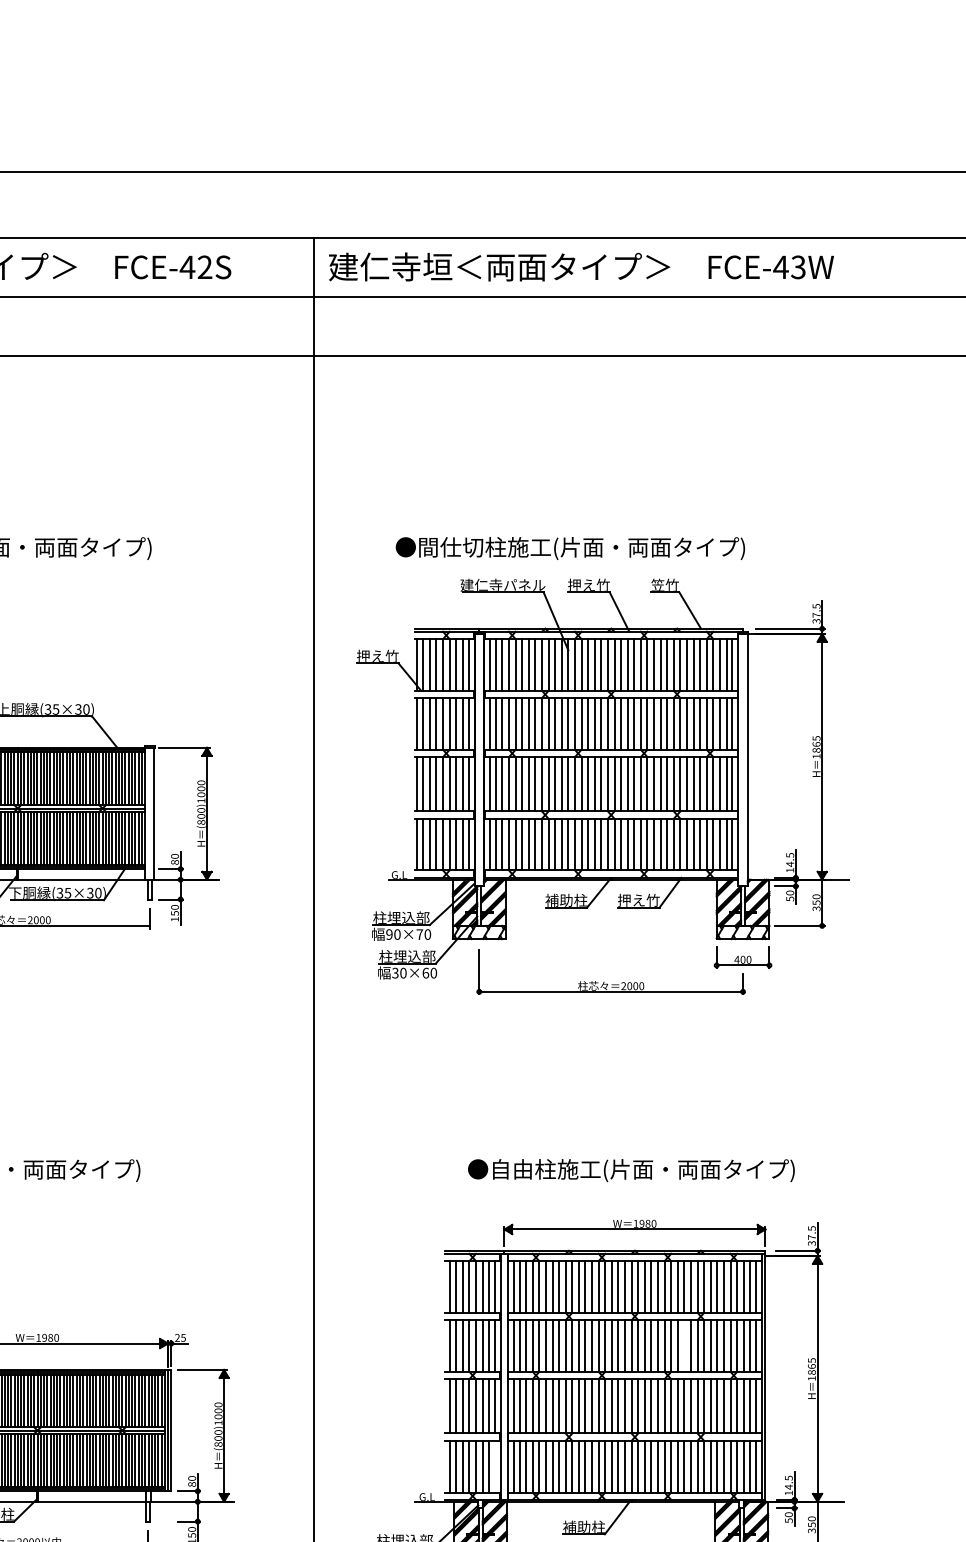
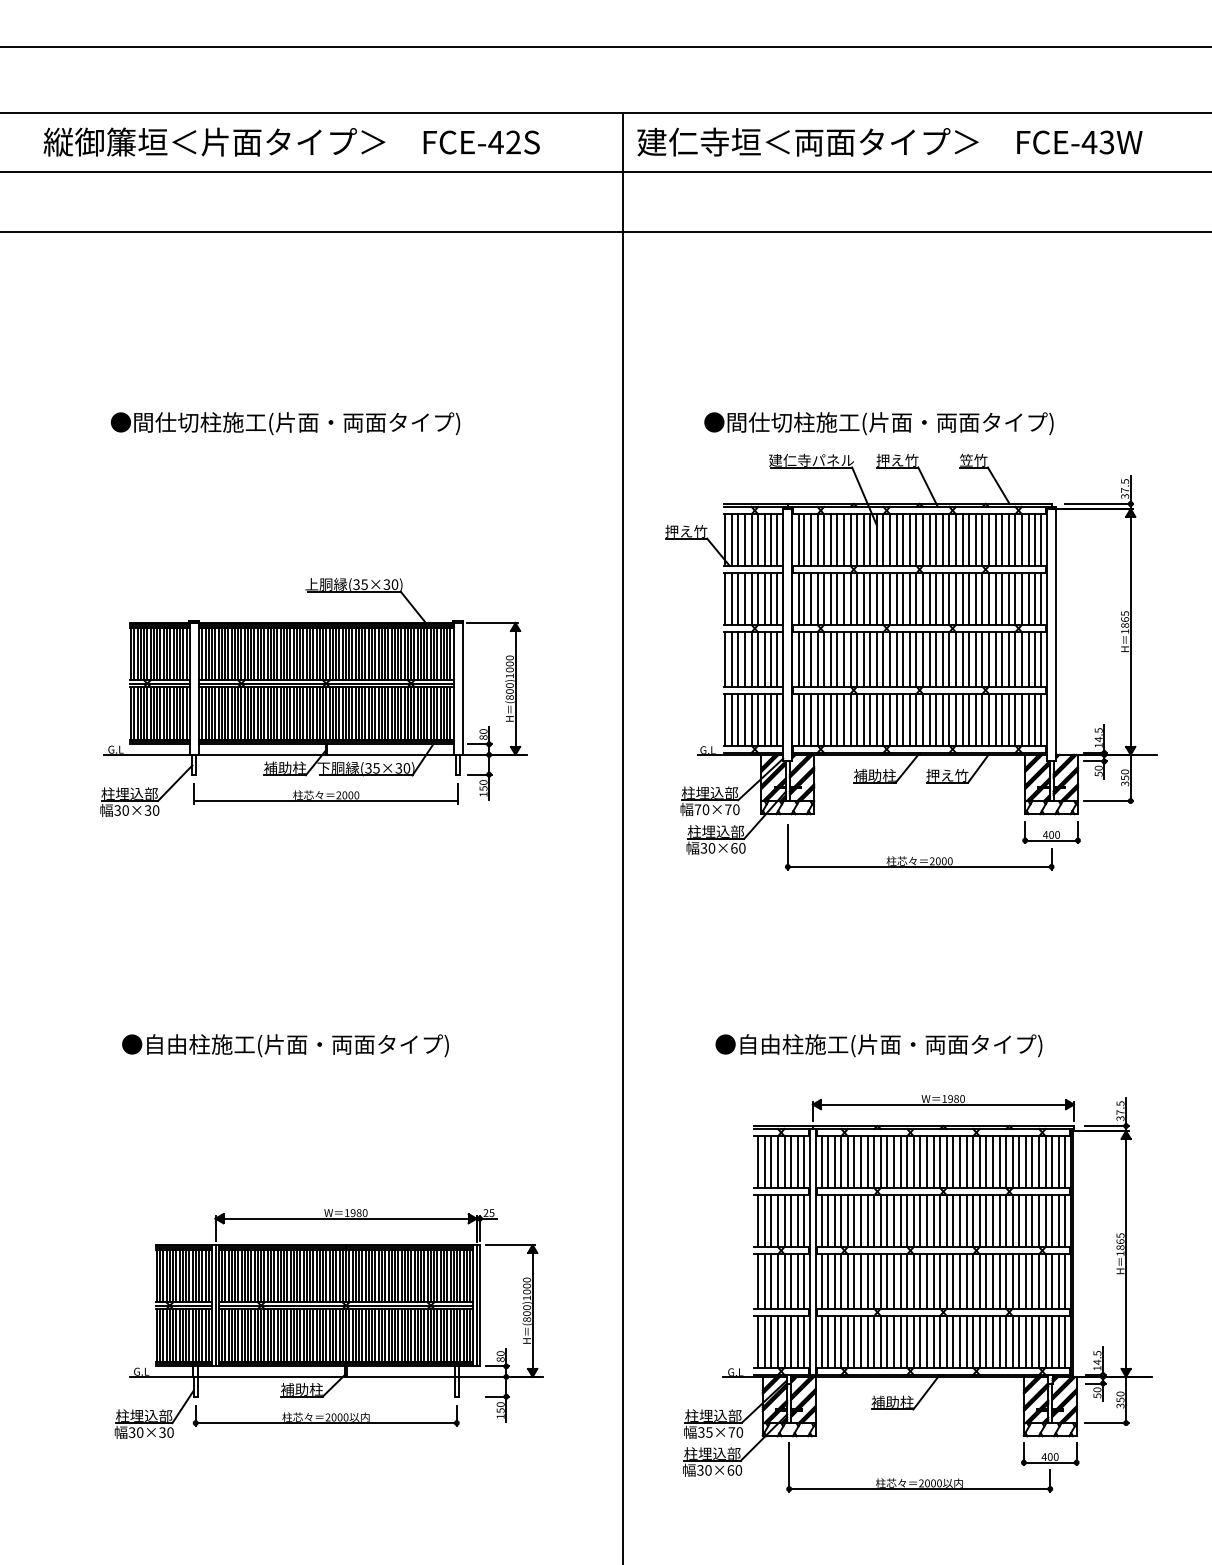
text: (388, 934) -> (697, 809), 90×70 -> 70×70
text: (630, 1170) -> (878, 1045), moved
line: (683, 1345) -> (992, 1220), added
line: (494, 1466) -> (803, 1341), added

